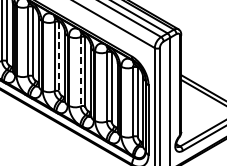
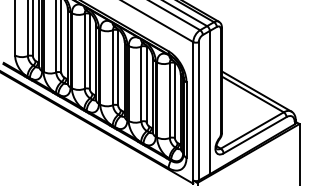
line: (58, 56) -> (89, 51), dashed -> solid
line: (81, 71) -> (113, 67), dashed -> solid

